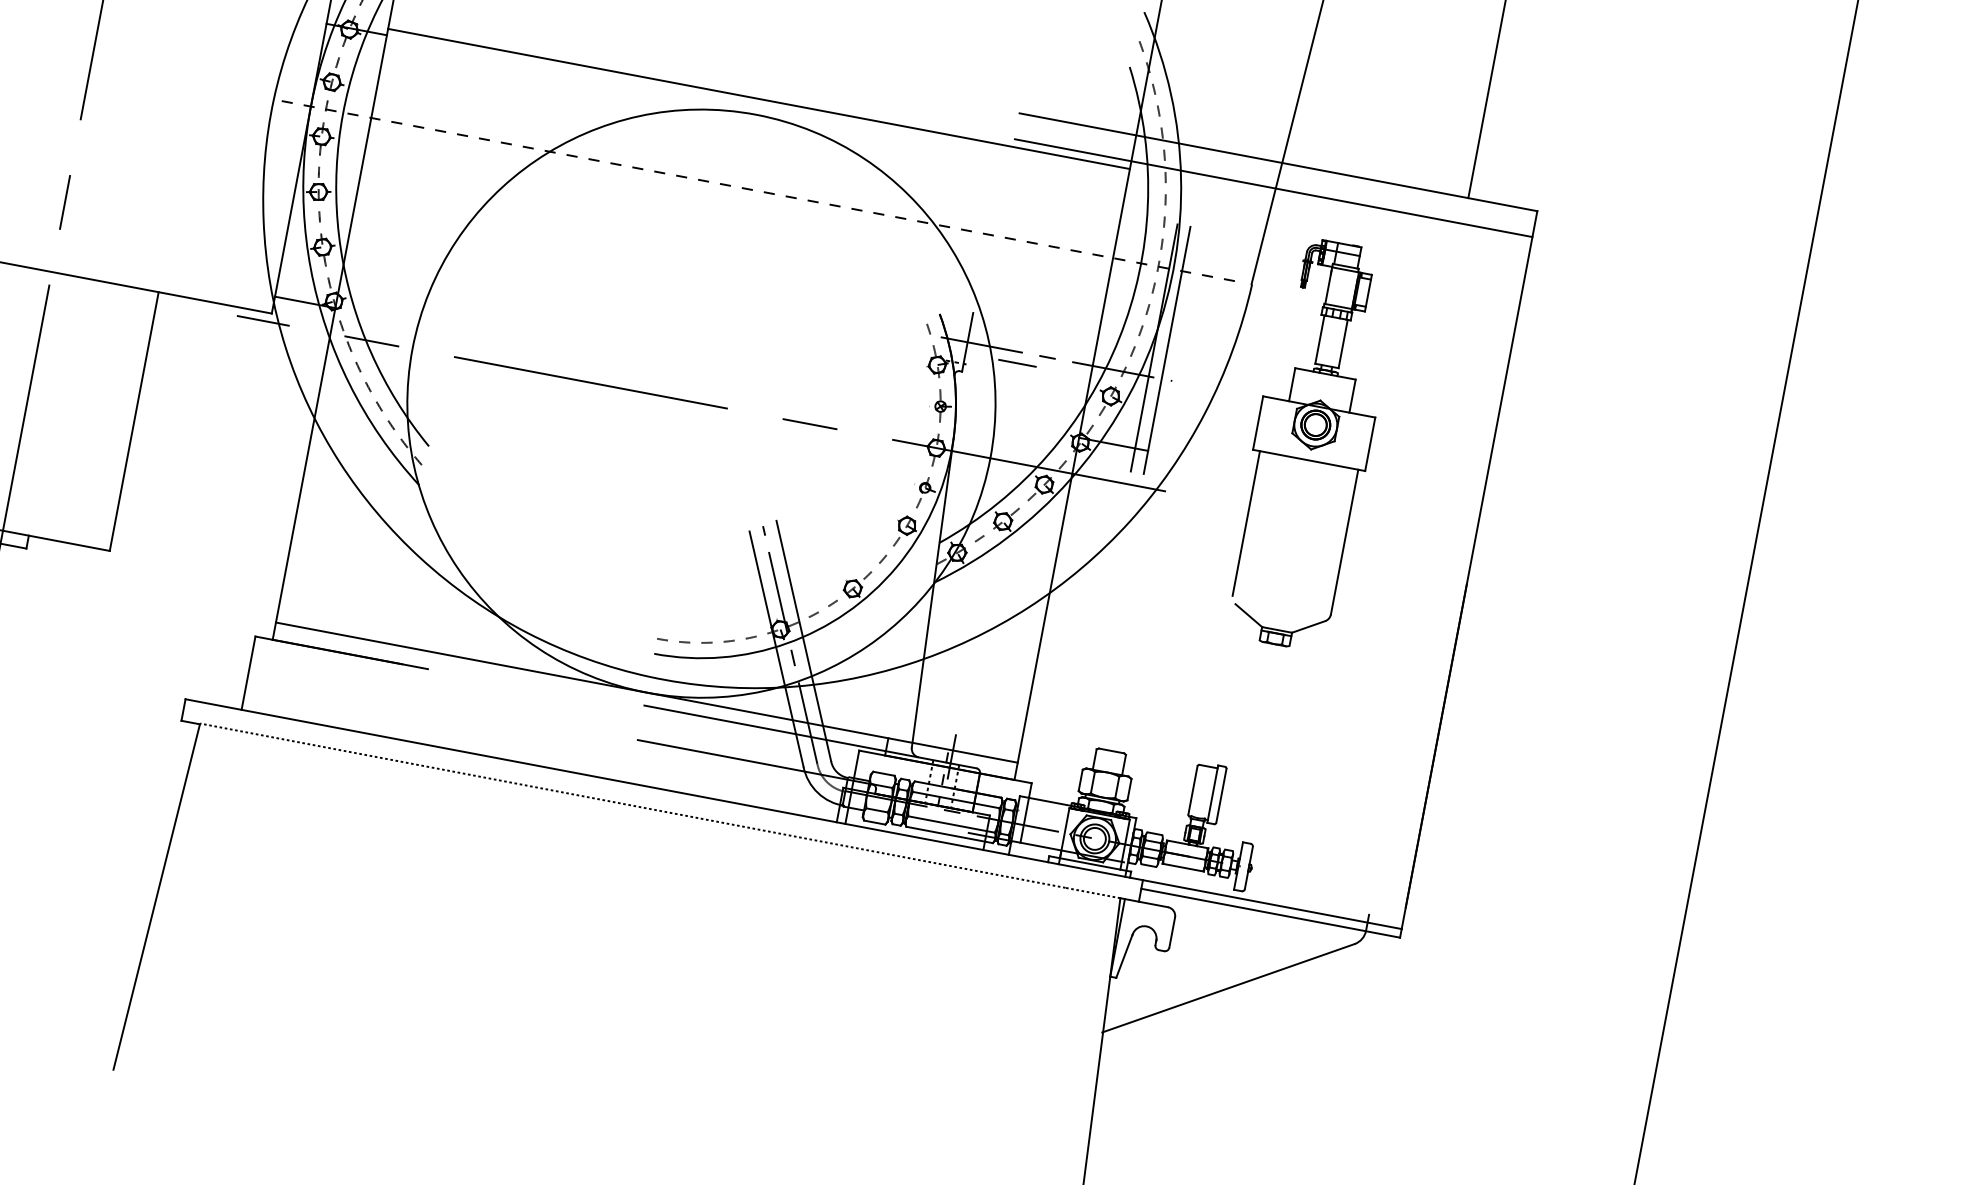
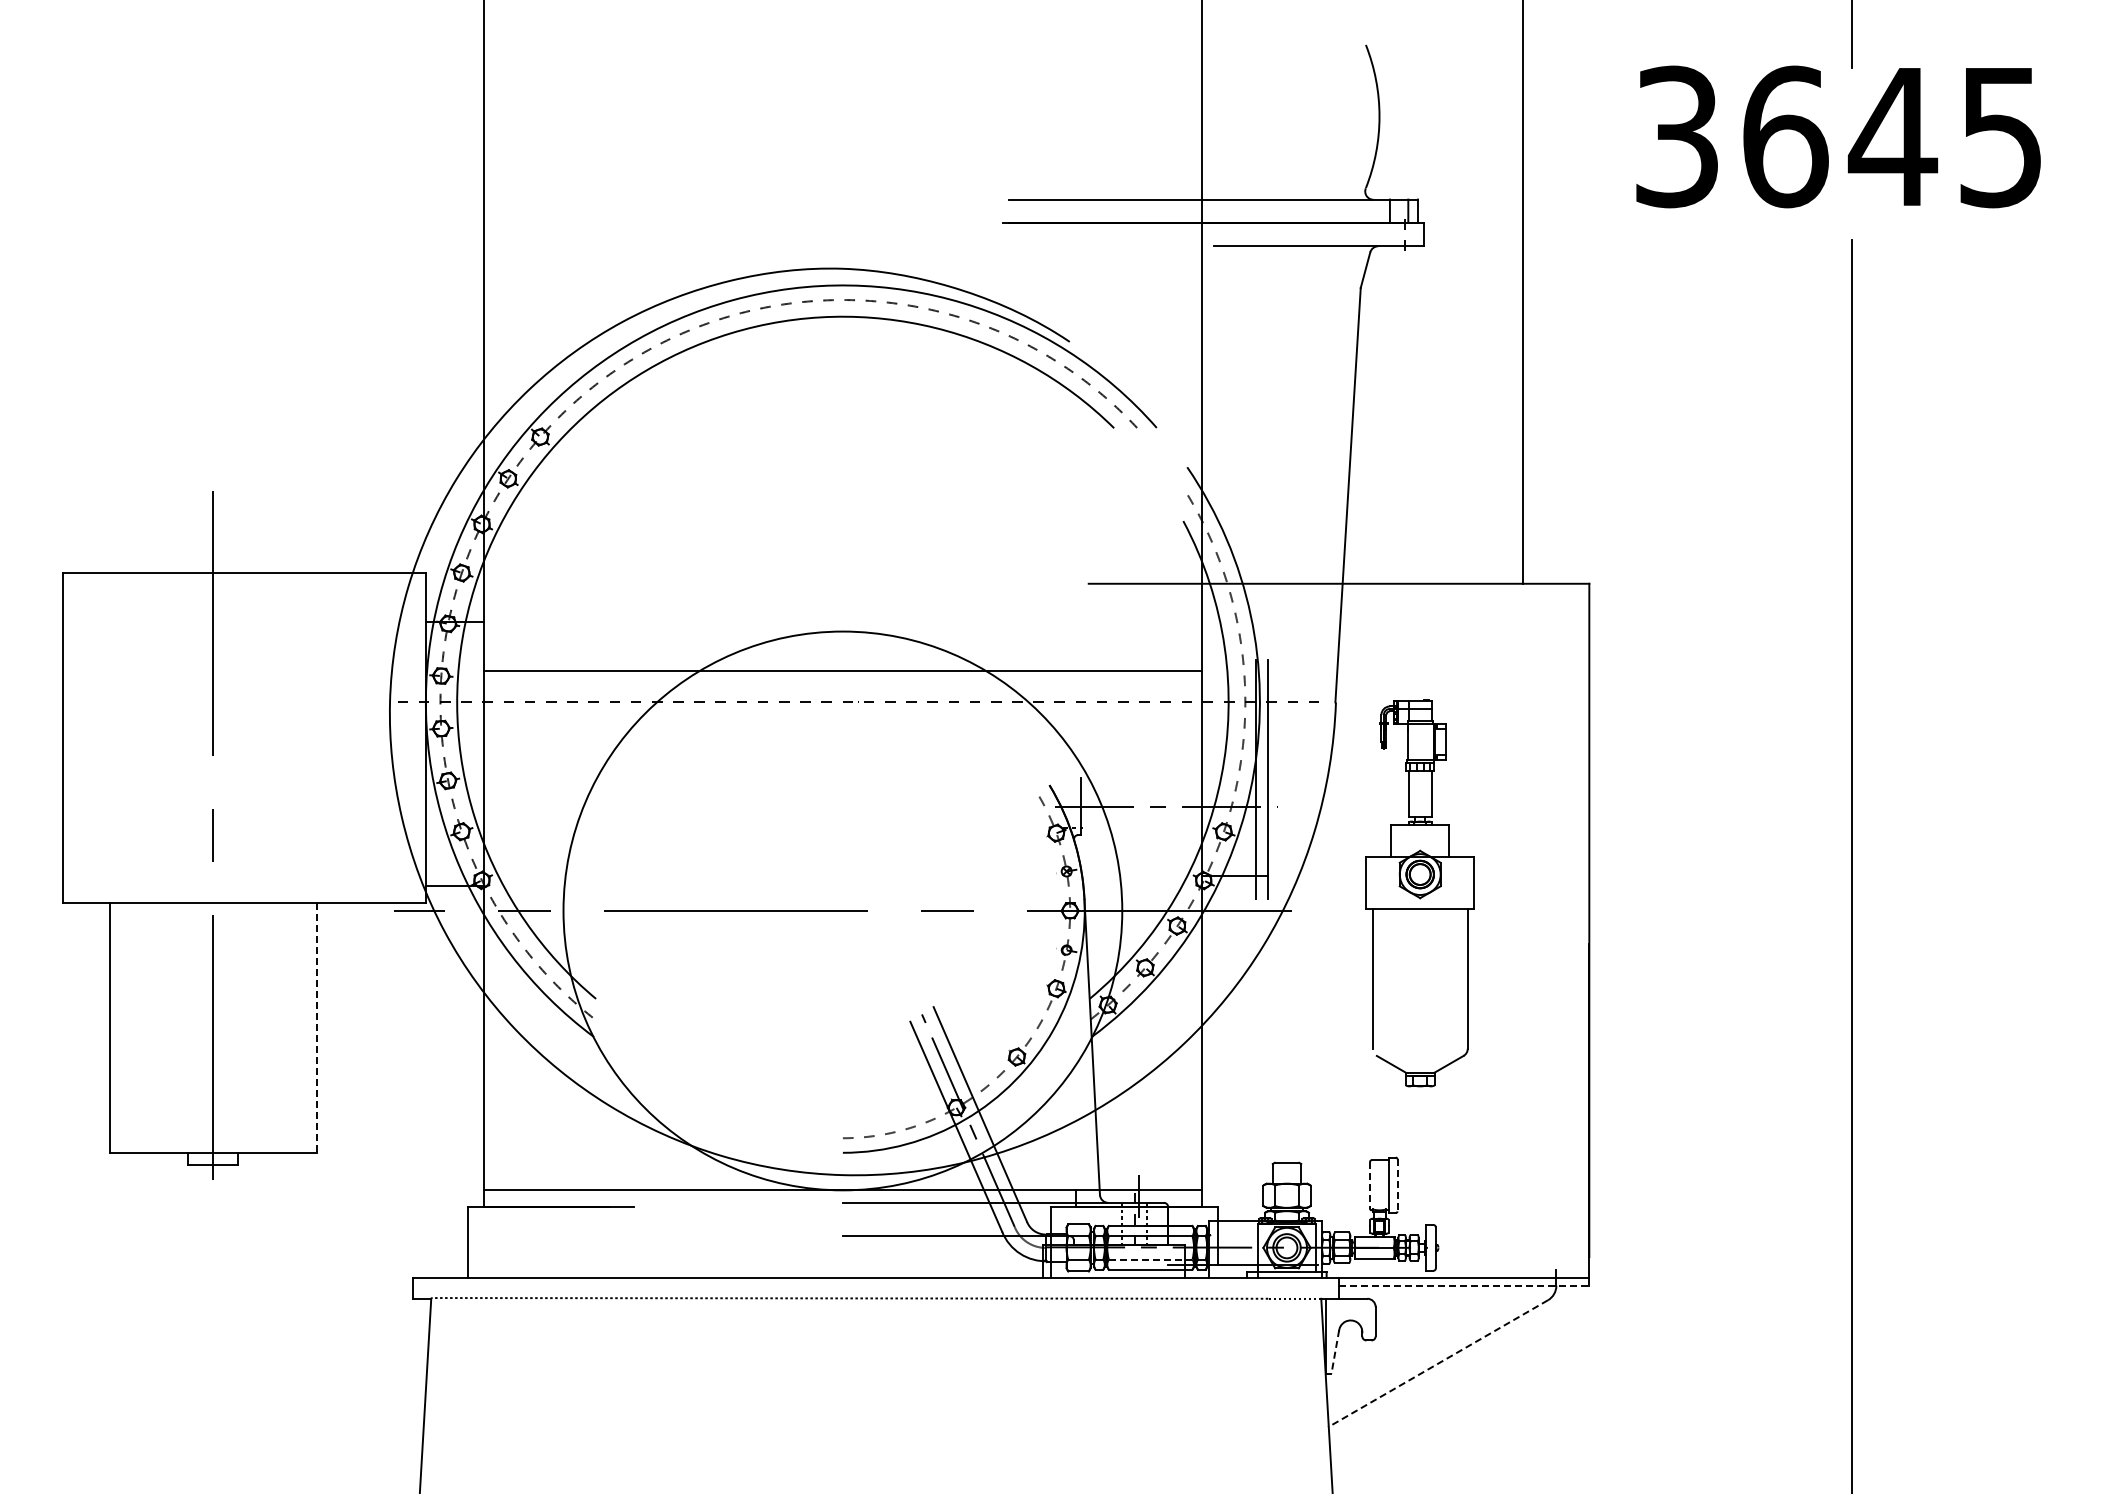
line: (758, 99) -> (842, 671), moved
line: (1273, 187) -> (1338, 608), removed
line: (1017, 363) -> (1130, 817), removed
line: (134, 422) -> (316, 1028), solid -> dashed
part: (1311, 444) -> (1419, 893), moved
line: (1192, 790) -> (1369, 1185), solid -> dashed
line: (1221, 795) -> (1397, 1185), solid -> dashed
line: (951, 824) -> (1150, 1259), solid -> dashed
line: (1270, 913) -> (1464, 1286), solid -> dashed
line: (1124, 956) -> (1335, 1352), solid -> dashed
line: (1227, 988) -> (1437, 1364), solid -> dashed

